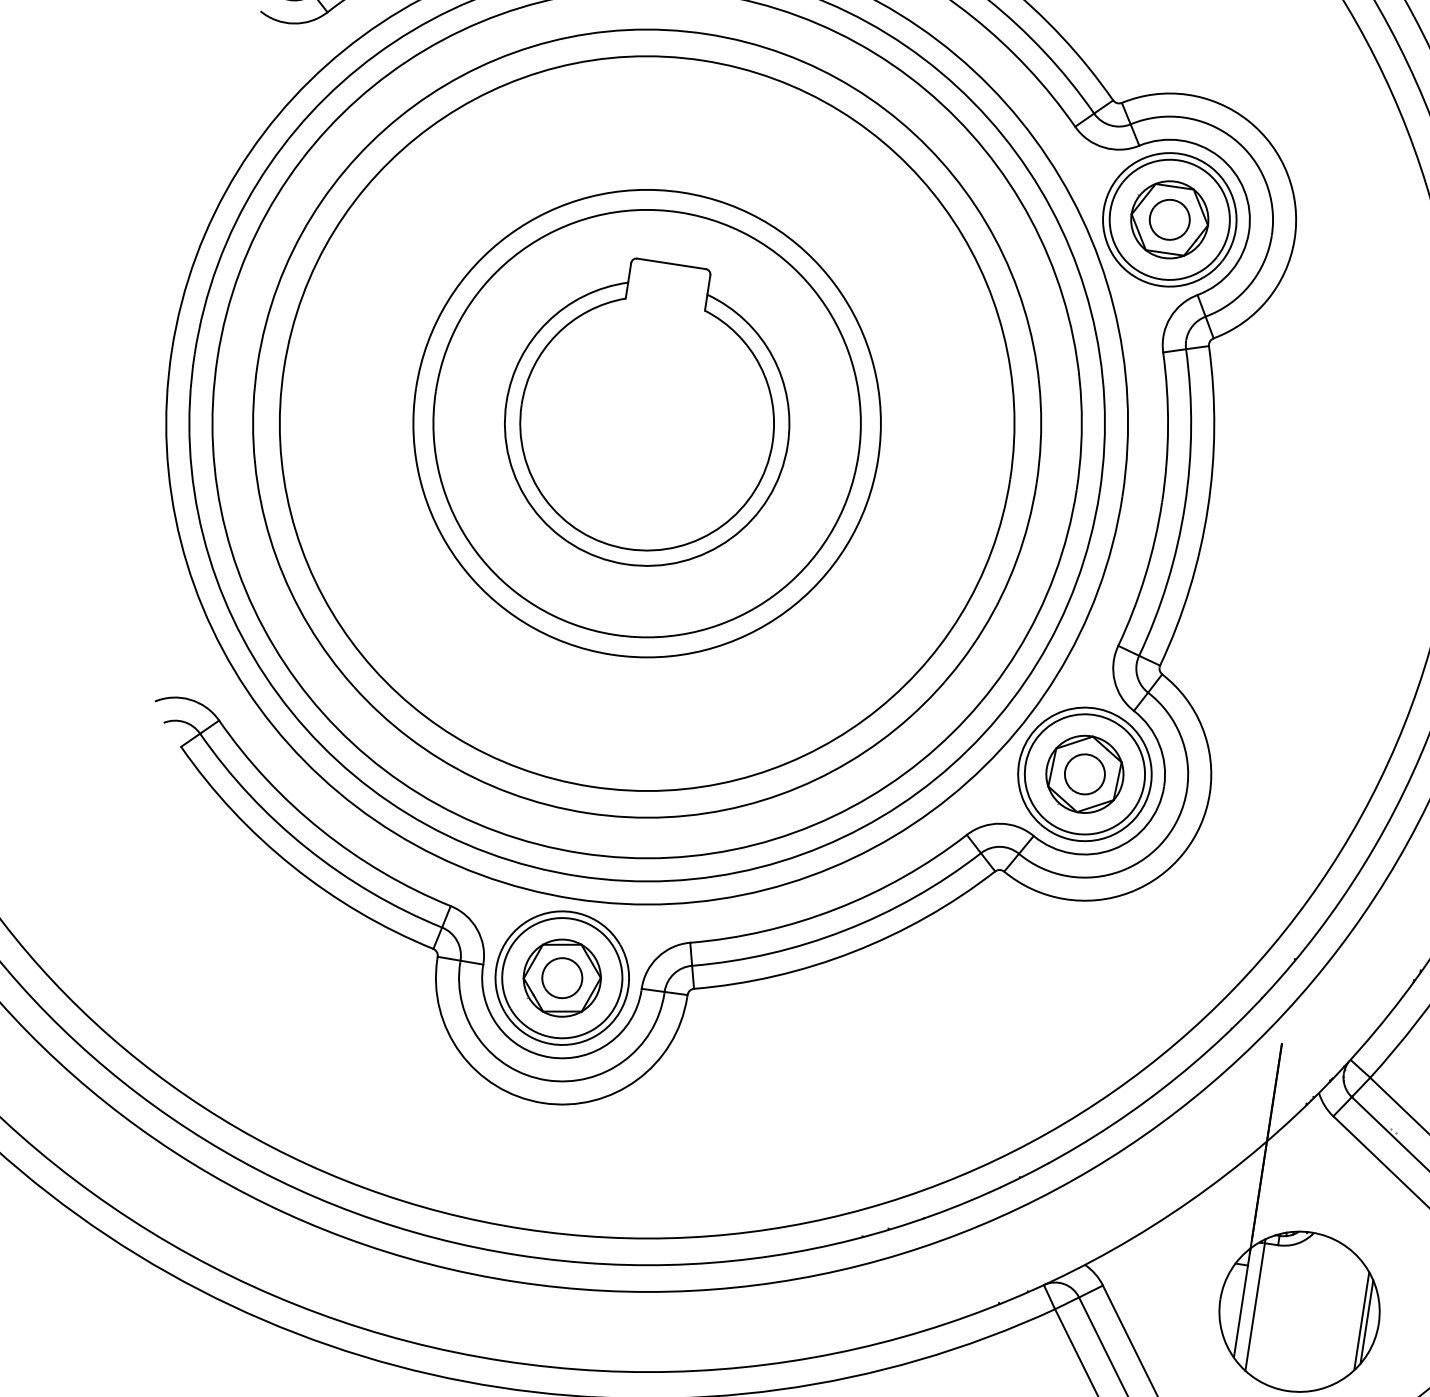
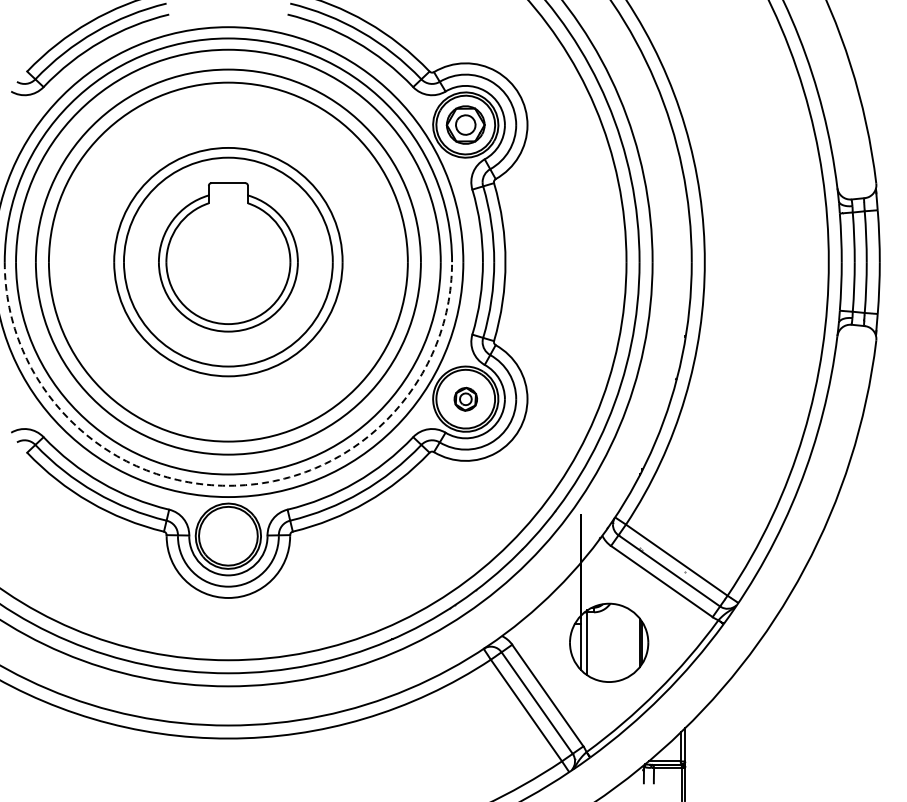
part: (1084, 774) -> (465, 399), size x0.6
arc: (578, 875) -> (228, 485), solid -> dashed
part: (562, 976) -> (228, 535), removed

